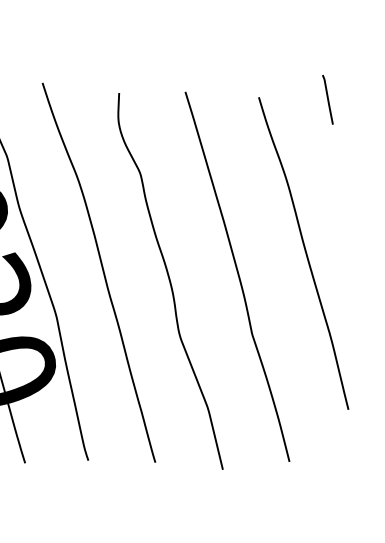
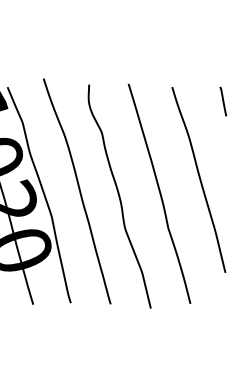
line: (326, 99) -> (222, 101), moved

